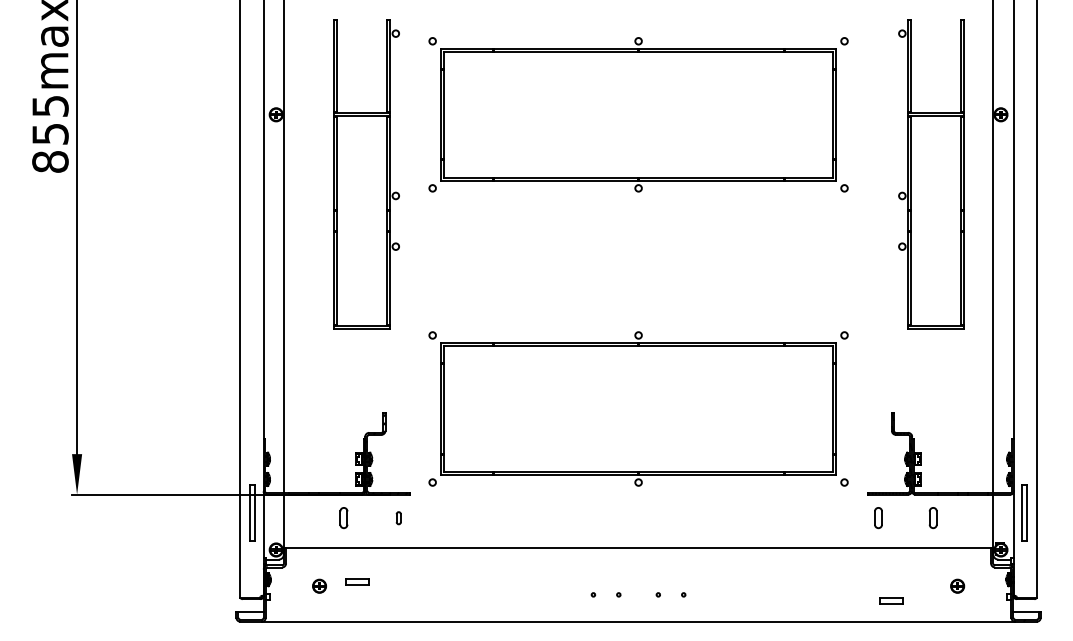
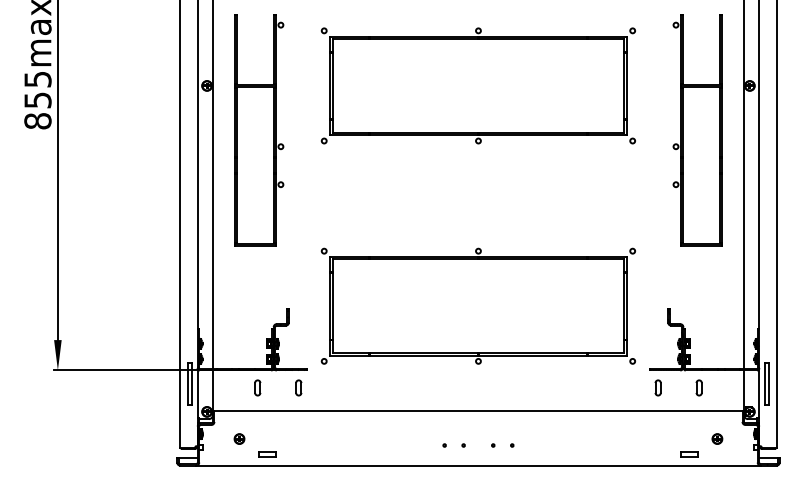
part: (366, 174) -> (258, 130), moved
part: (398, 518) -> (298, 388), size x1.67
part: (357, 581) -> (267, 454), moved
part: (891, 600) -> (689, 454), moved

